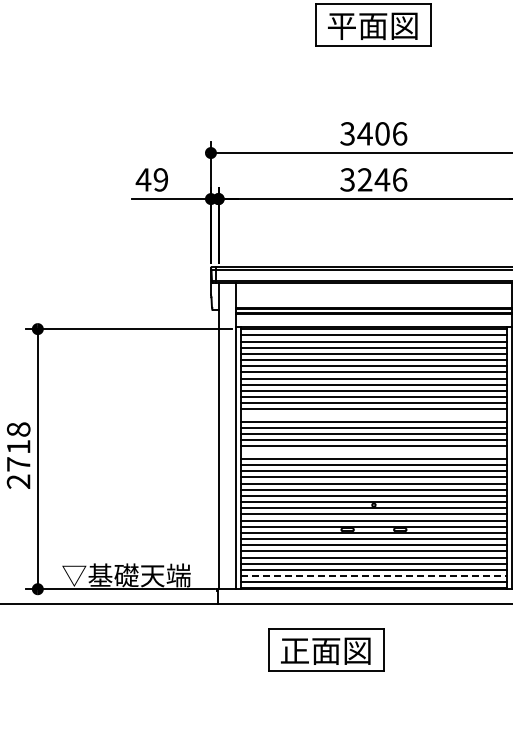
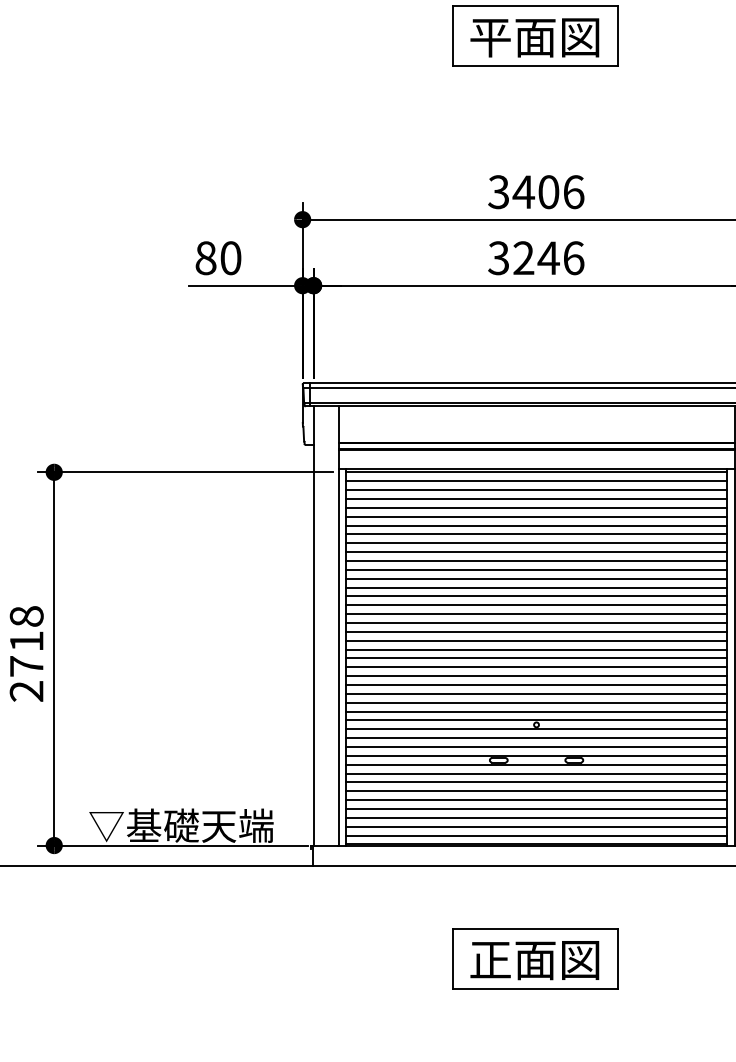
text: (151, 179) -> (217, 257), 49 -> 80
line: (373, 415) -> (535, 596), added
line: (373, 452) -> (535, 649), added
line: (374, 576) -> (537, 827), dashed -> solid
part: (326, 649) -> (535, 957), moved

